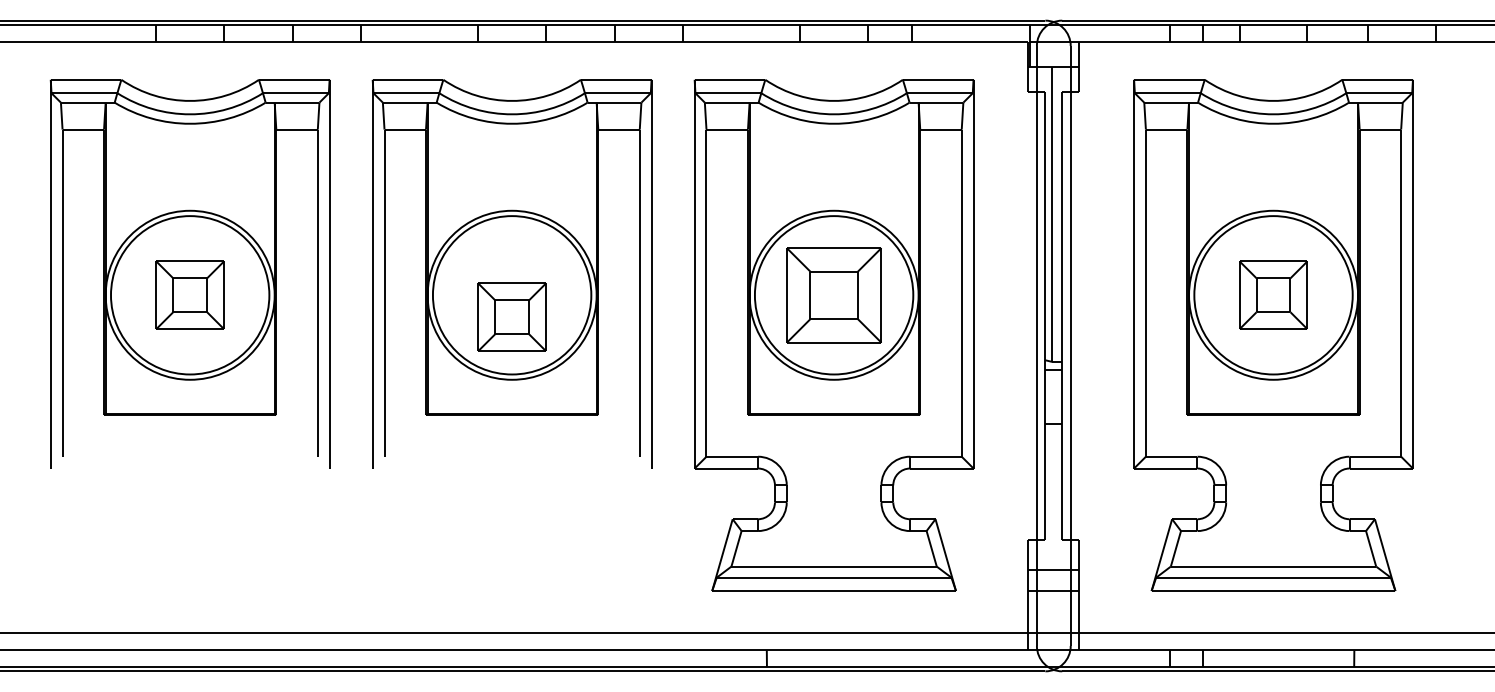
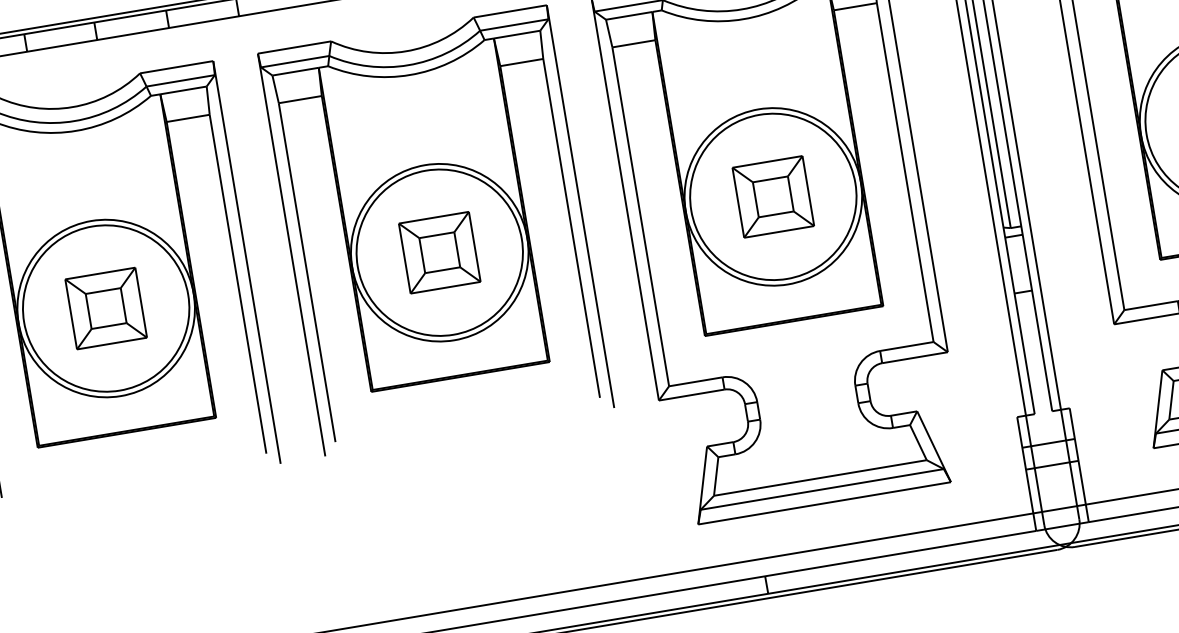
part: (833, 294) -> (772, 196), size x0.71
part: (511, 316) -> (438, 252), moved

